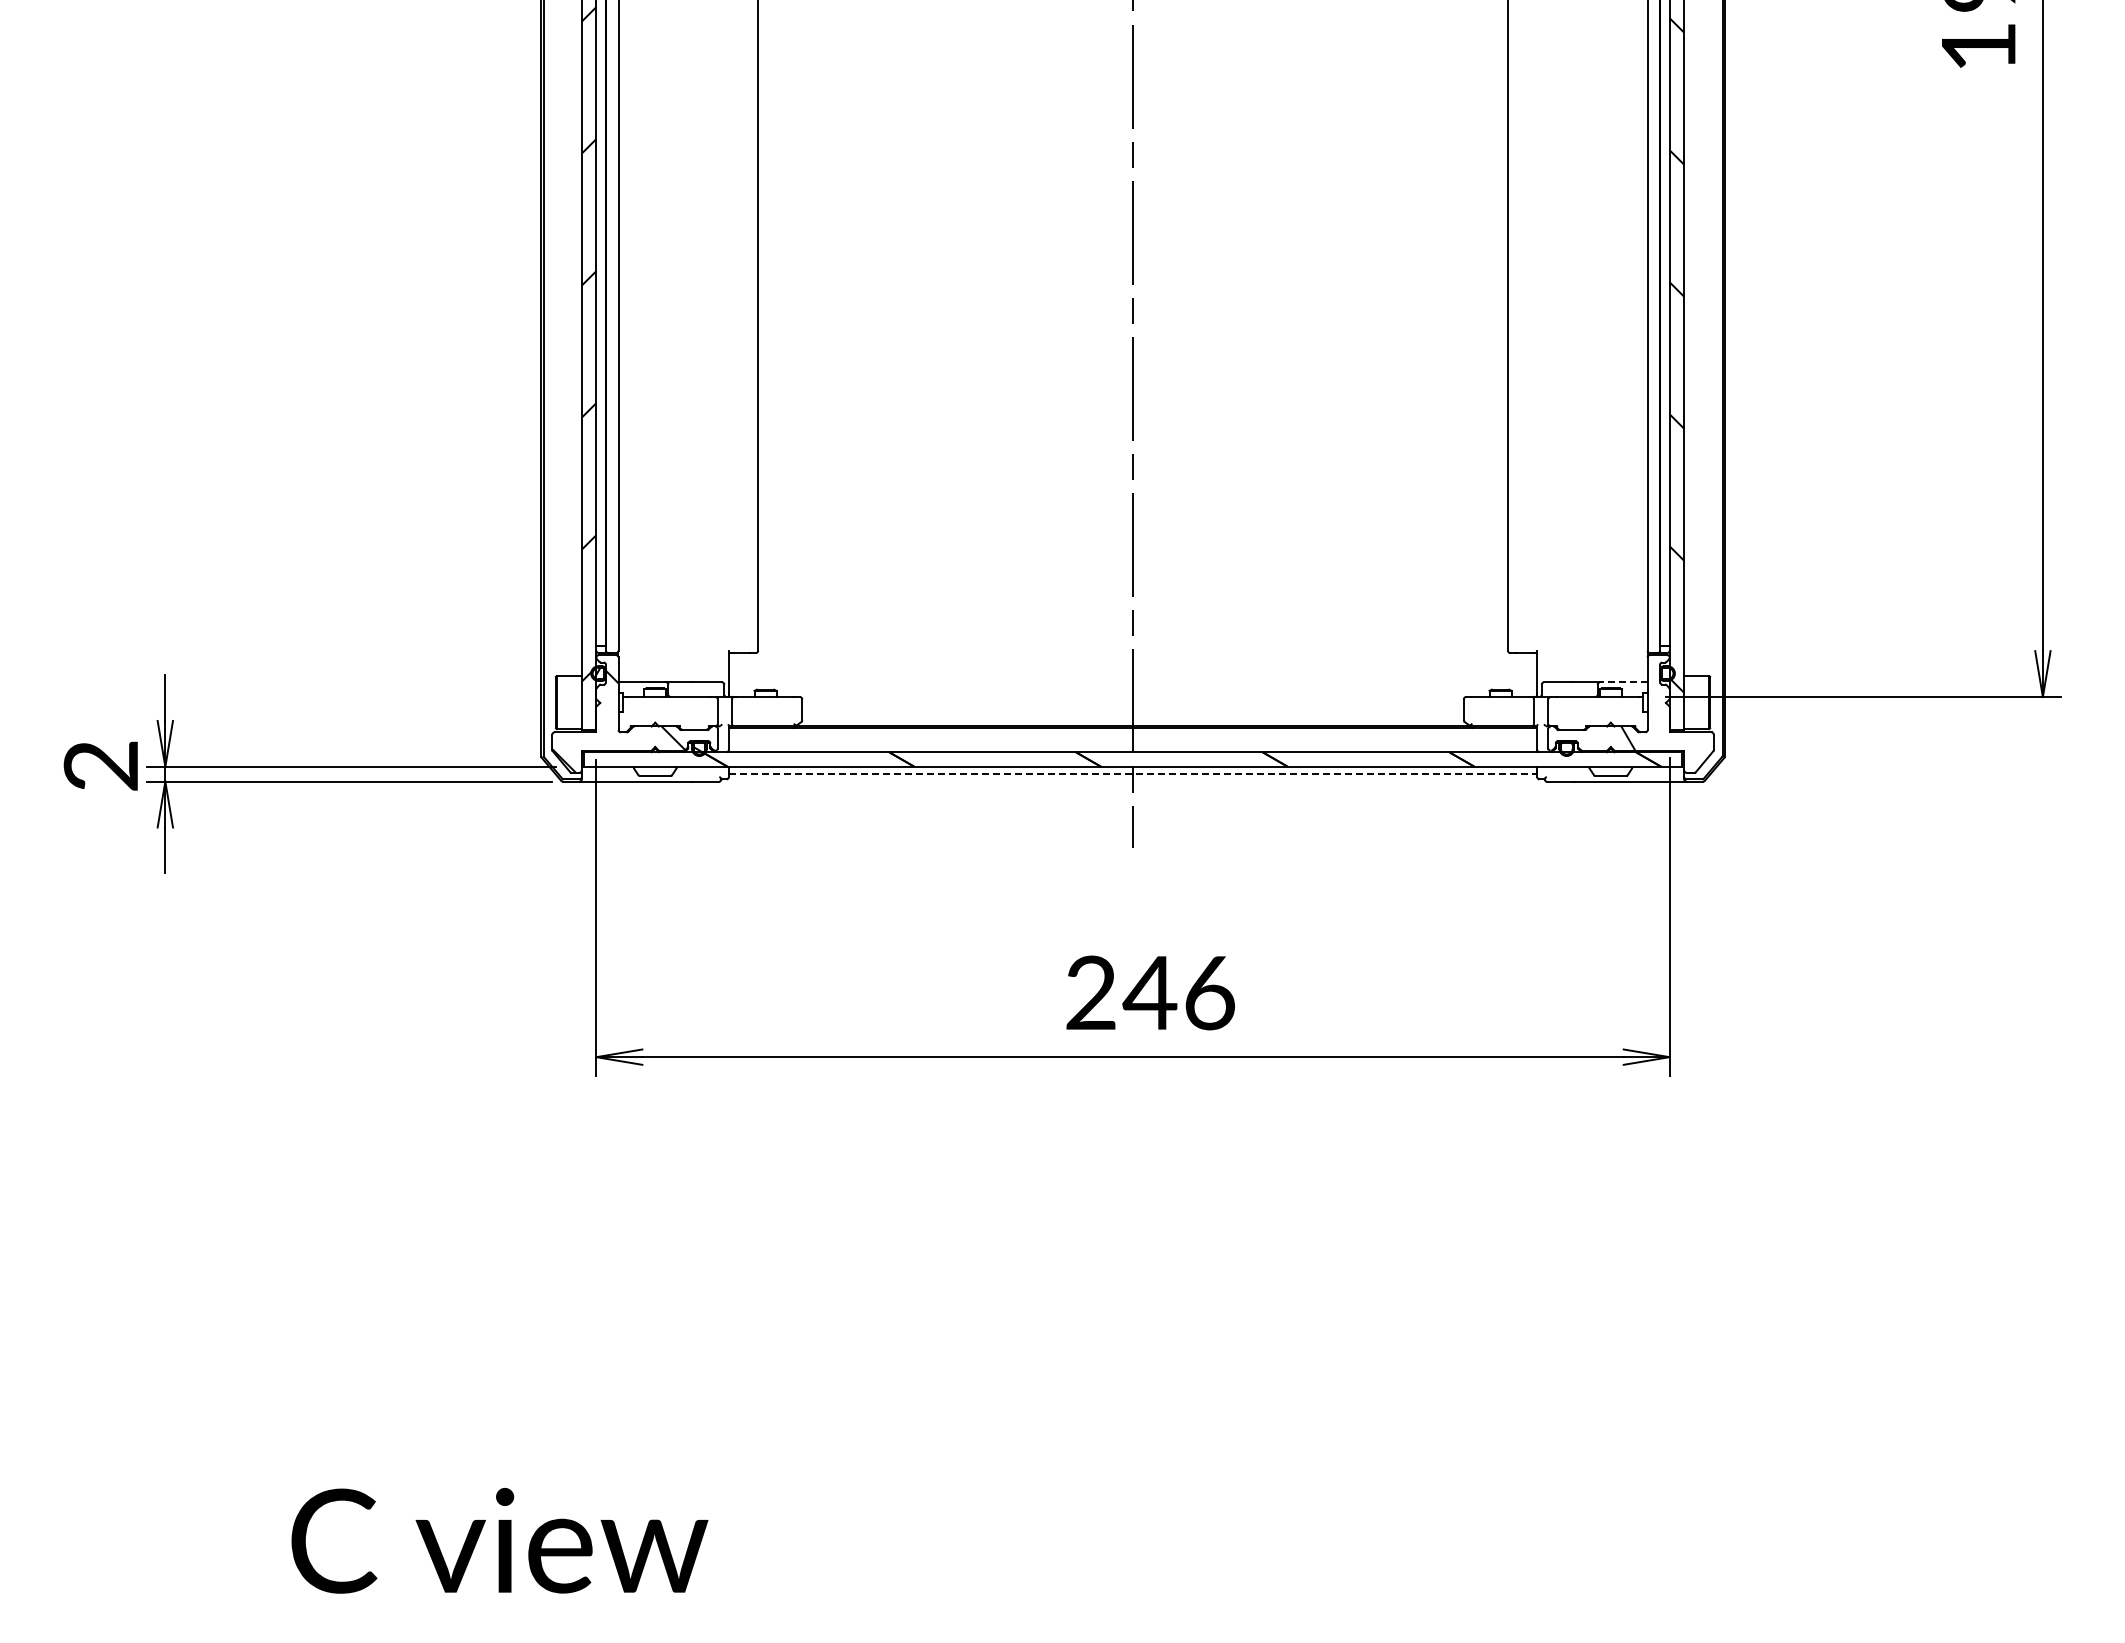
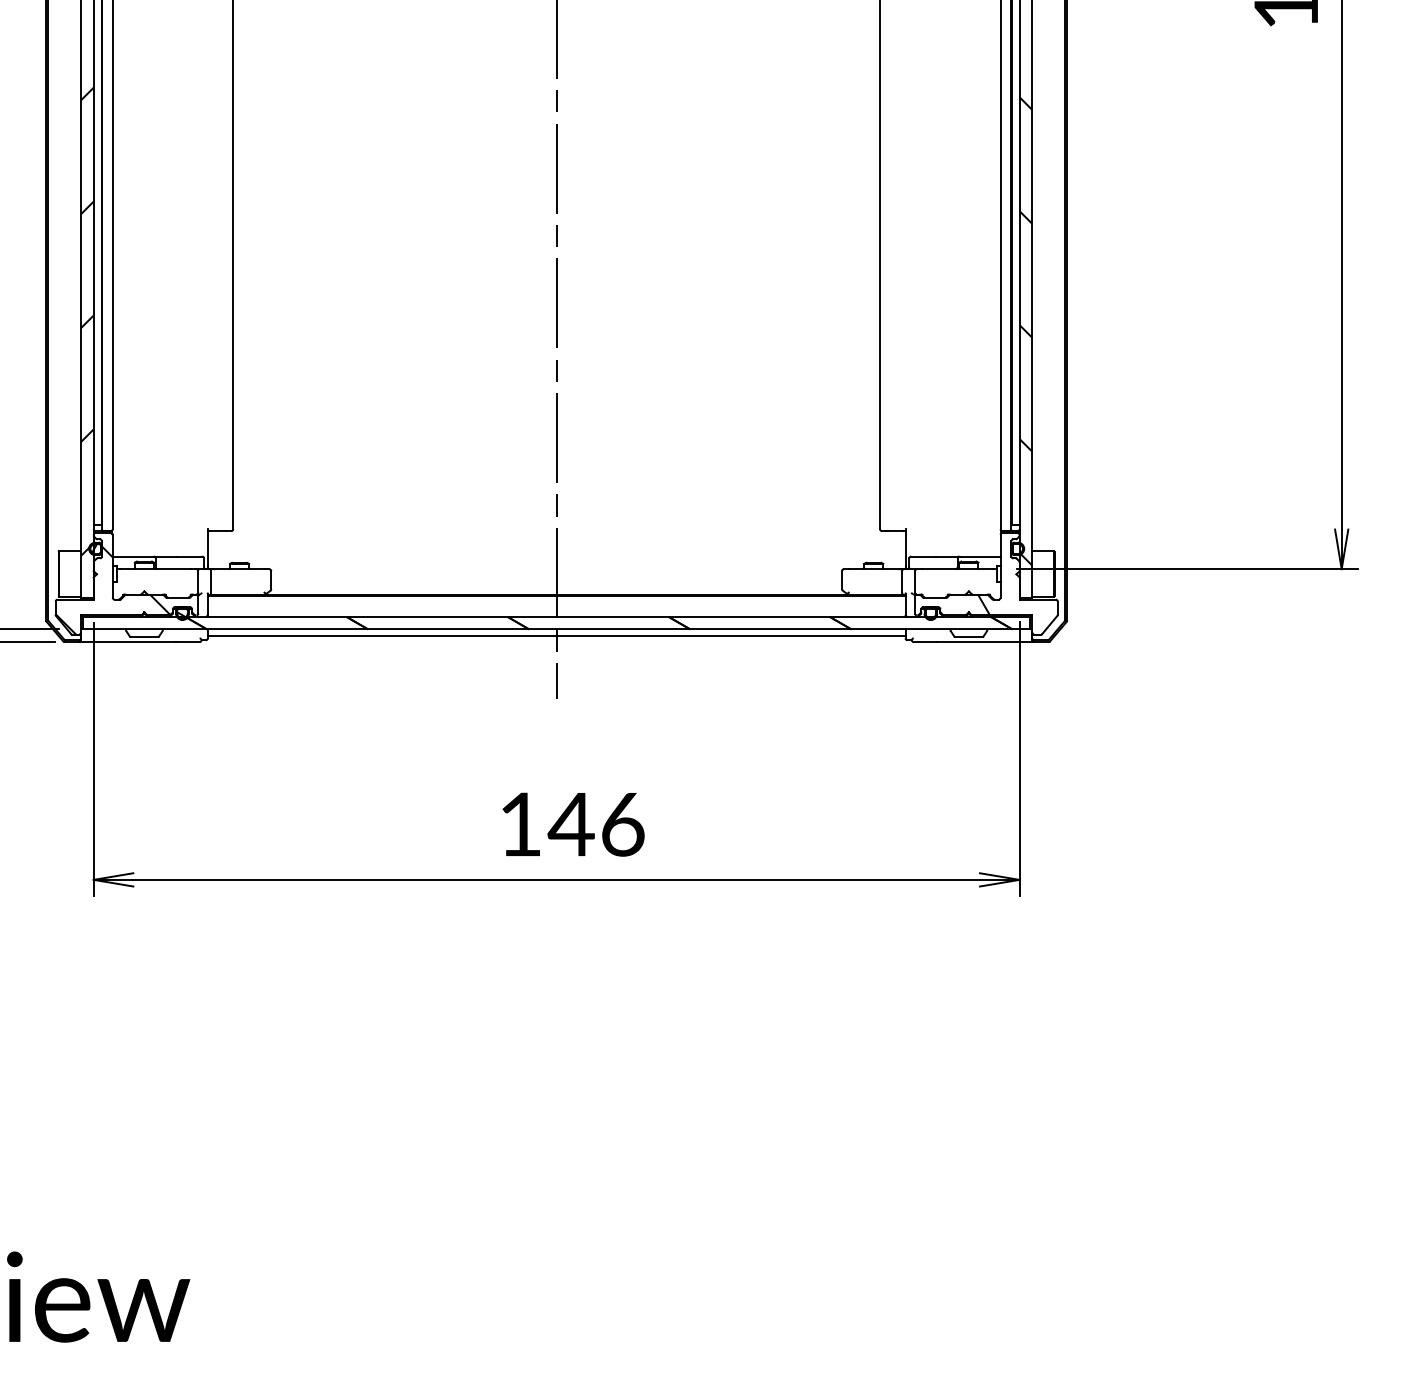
line: (1623, 682) -> (979, 556), dashed -> solid
line: (1133, 774) -> (557, 635), dashed -> solid
text: (1090, 992) -> (519, 824), 246 -> 146

